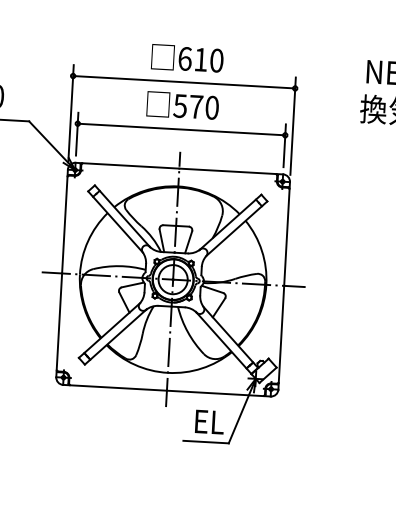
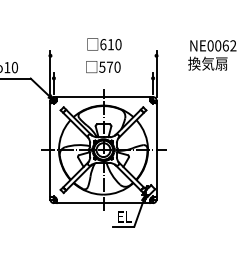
line: (184, 81) -> (103, 55), removed
line: (181, 129) -> (103, 78), removed

